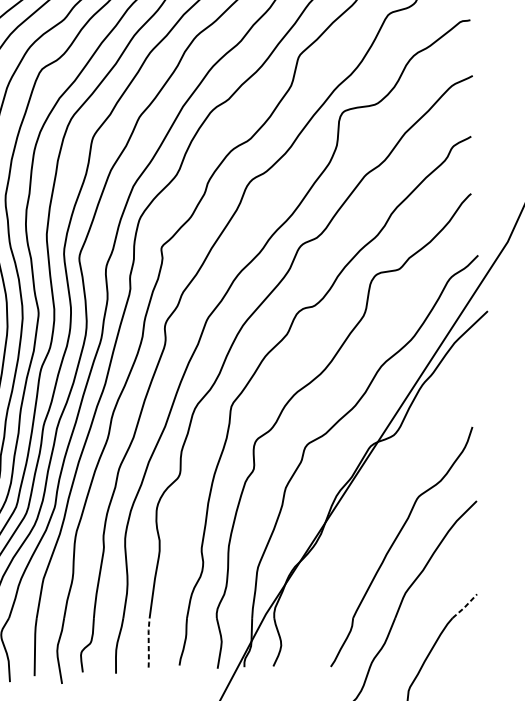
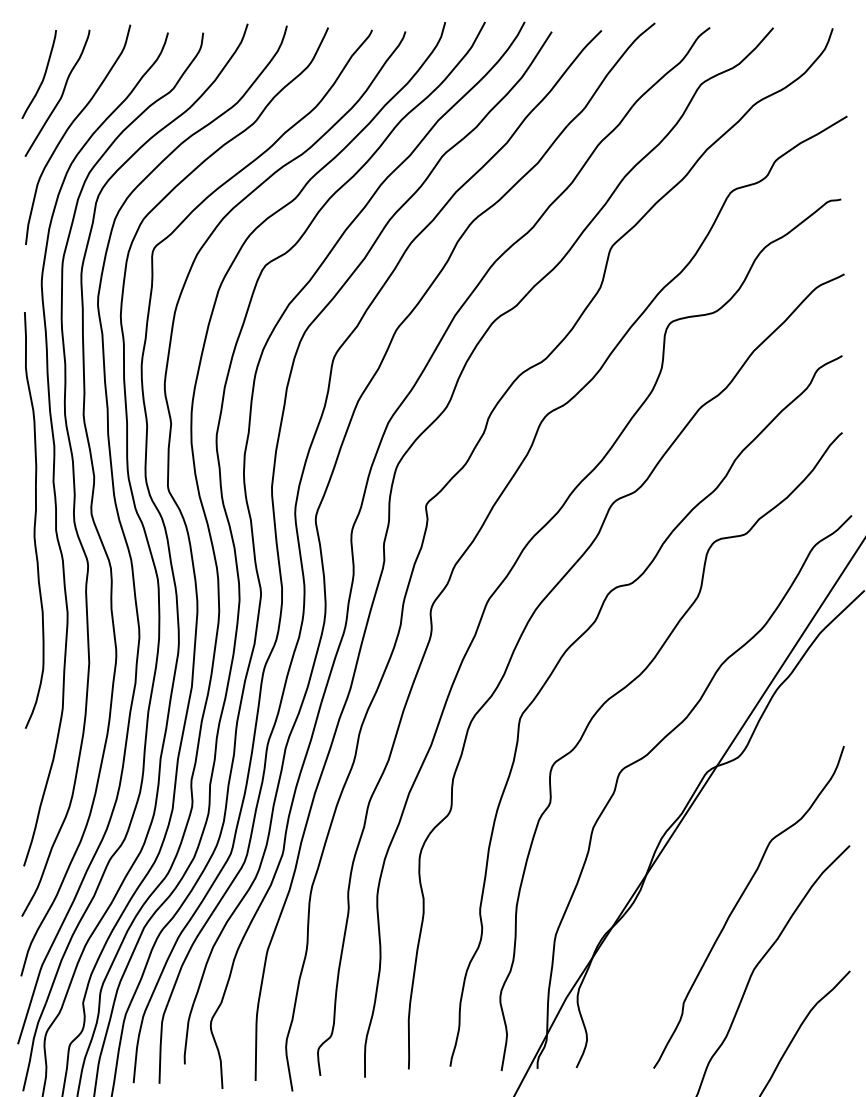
line: (465, 606) -> (834, 987), dashed -> solid
line: (148, 643) -> (408, 1036), dashed -> solid

